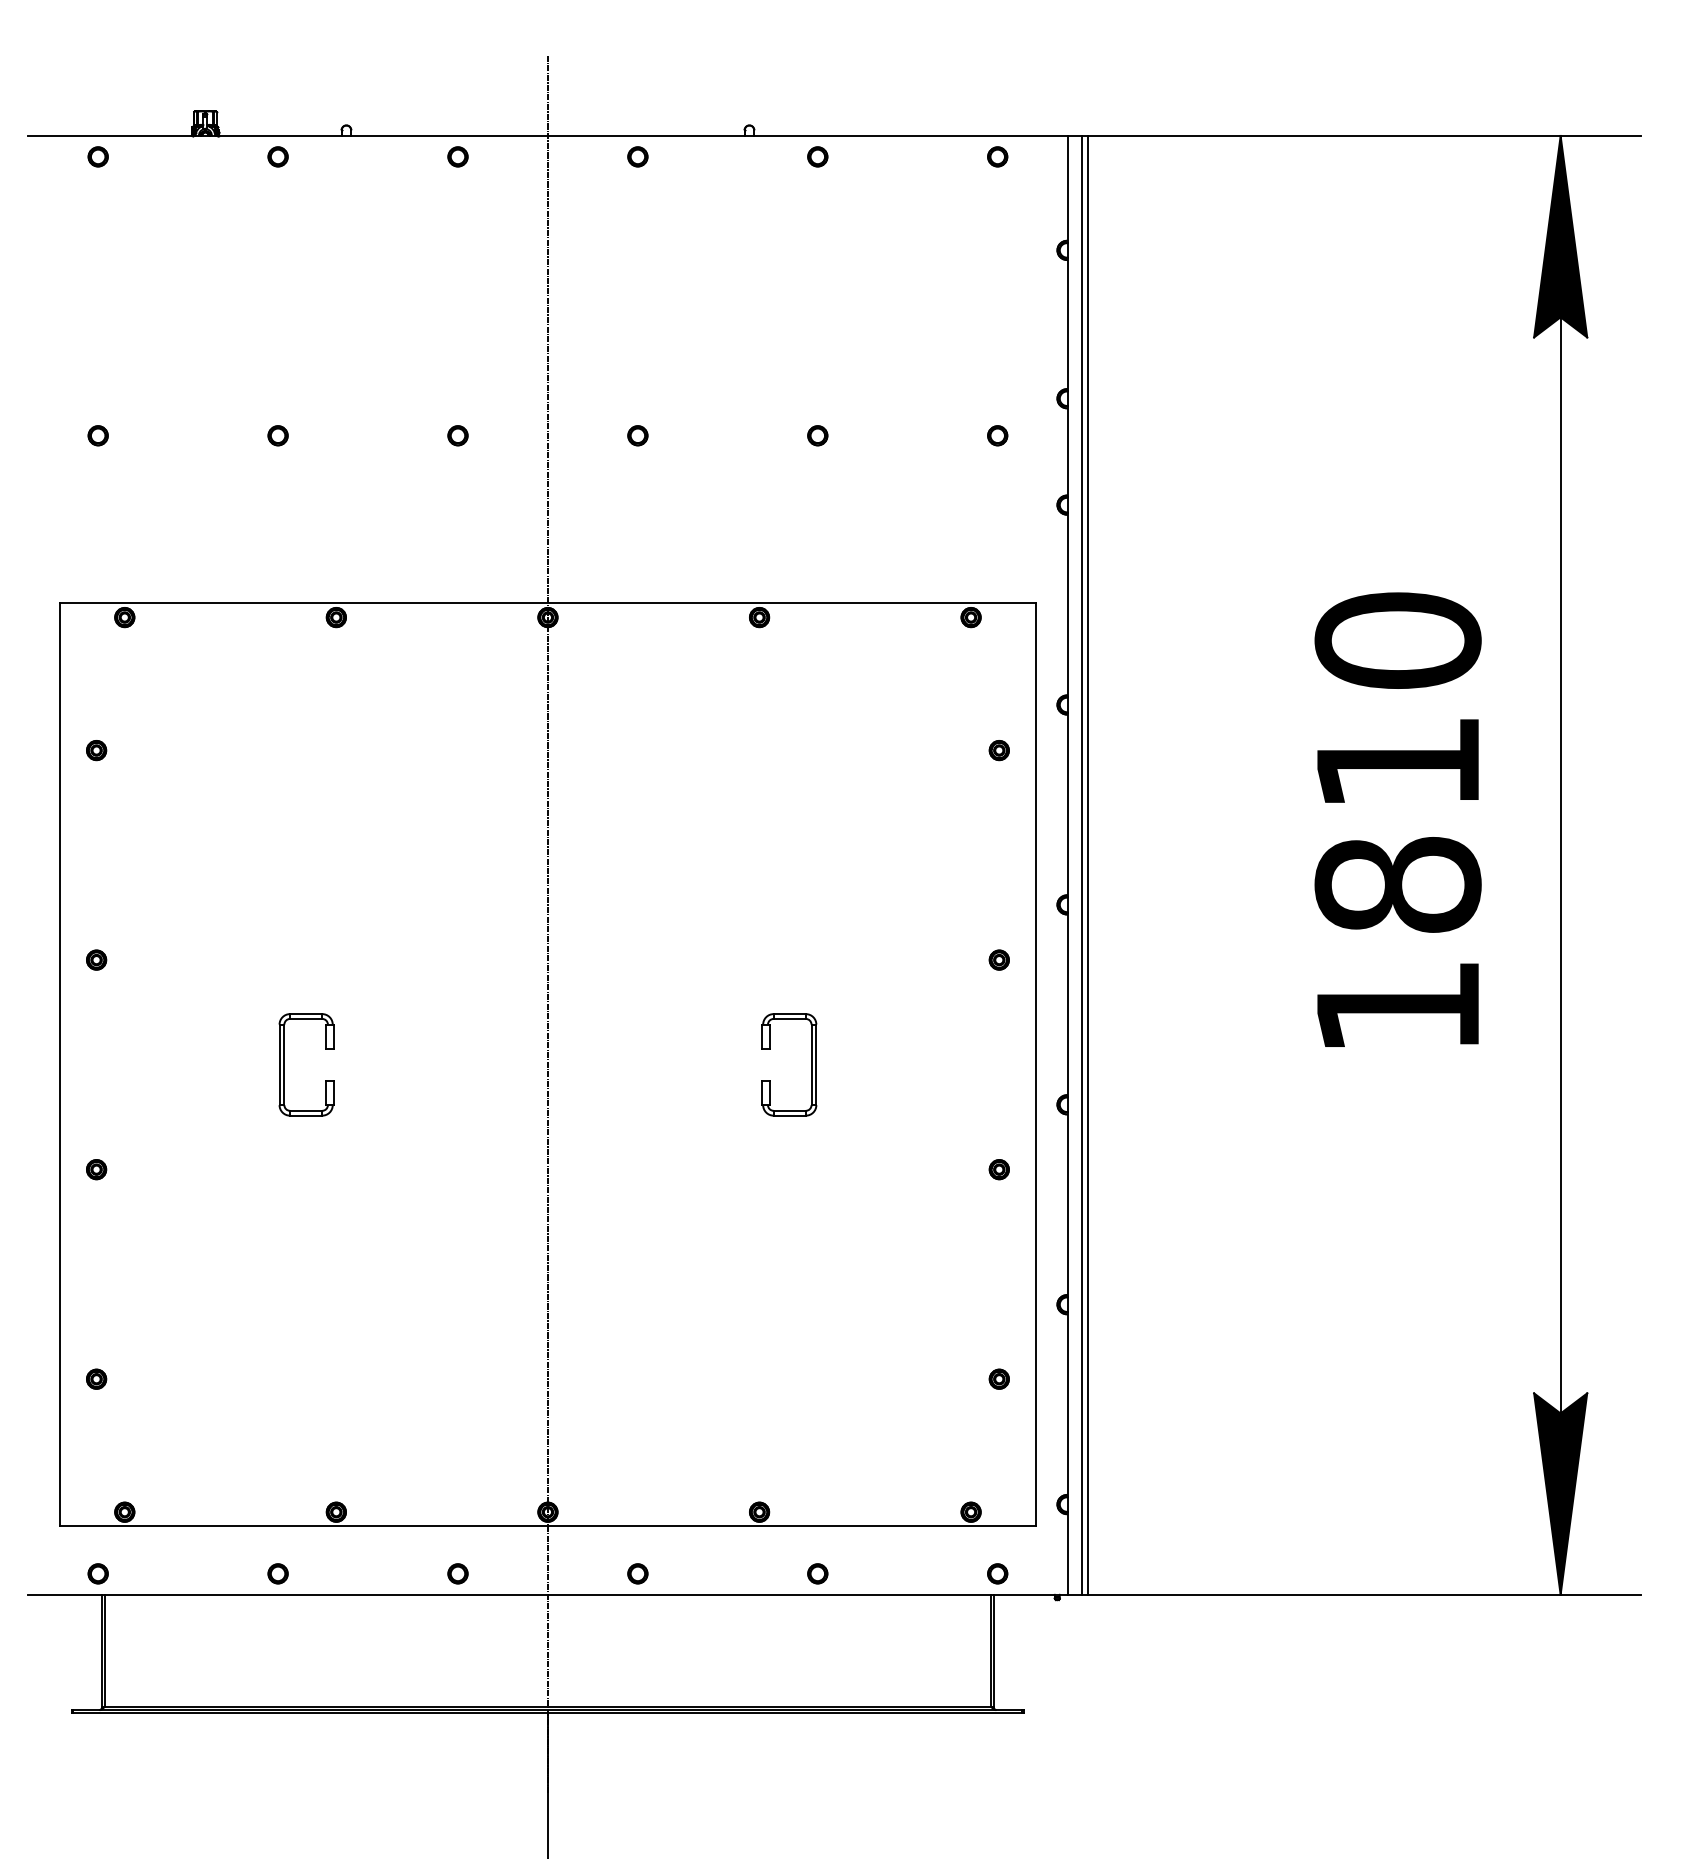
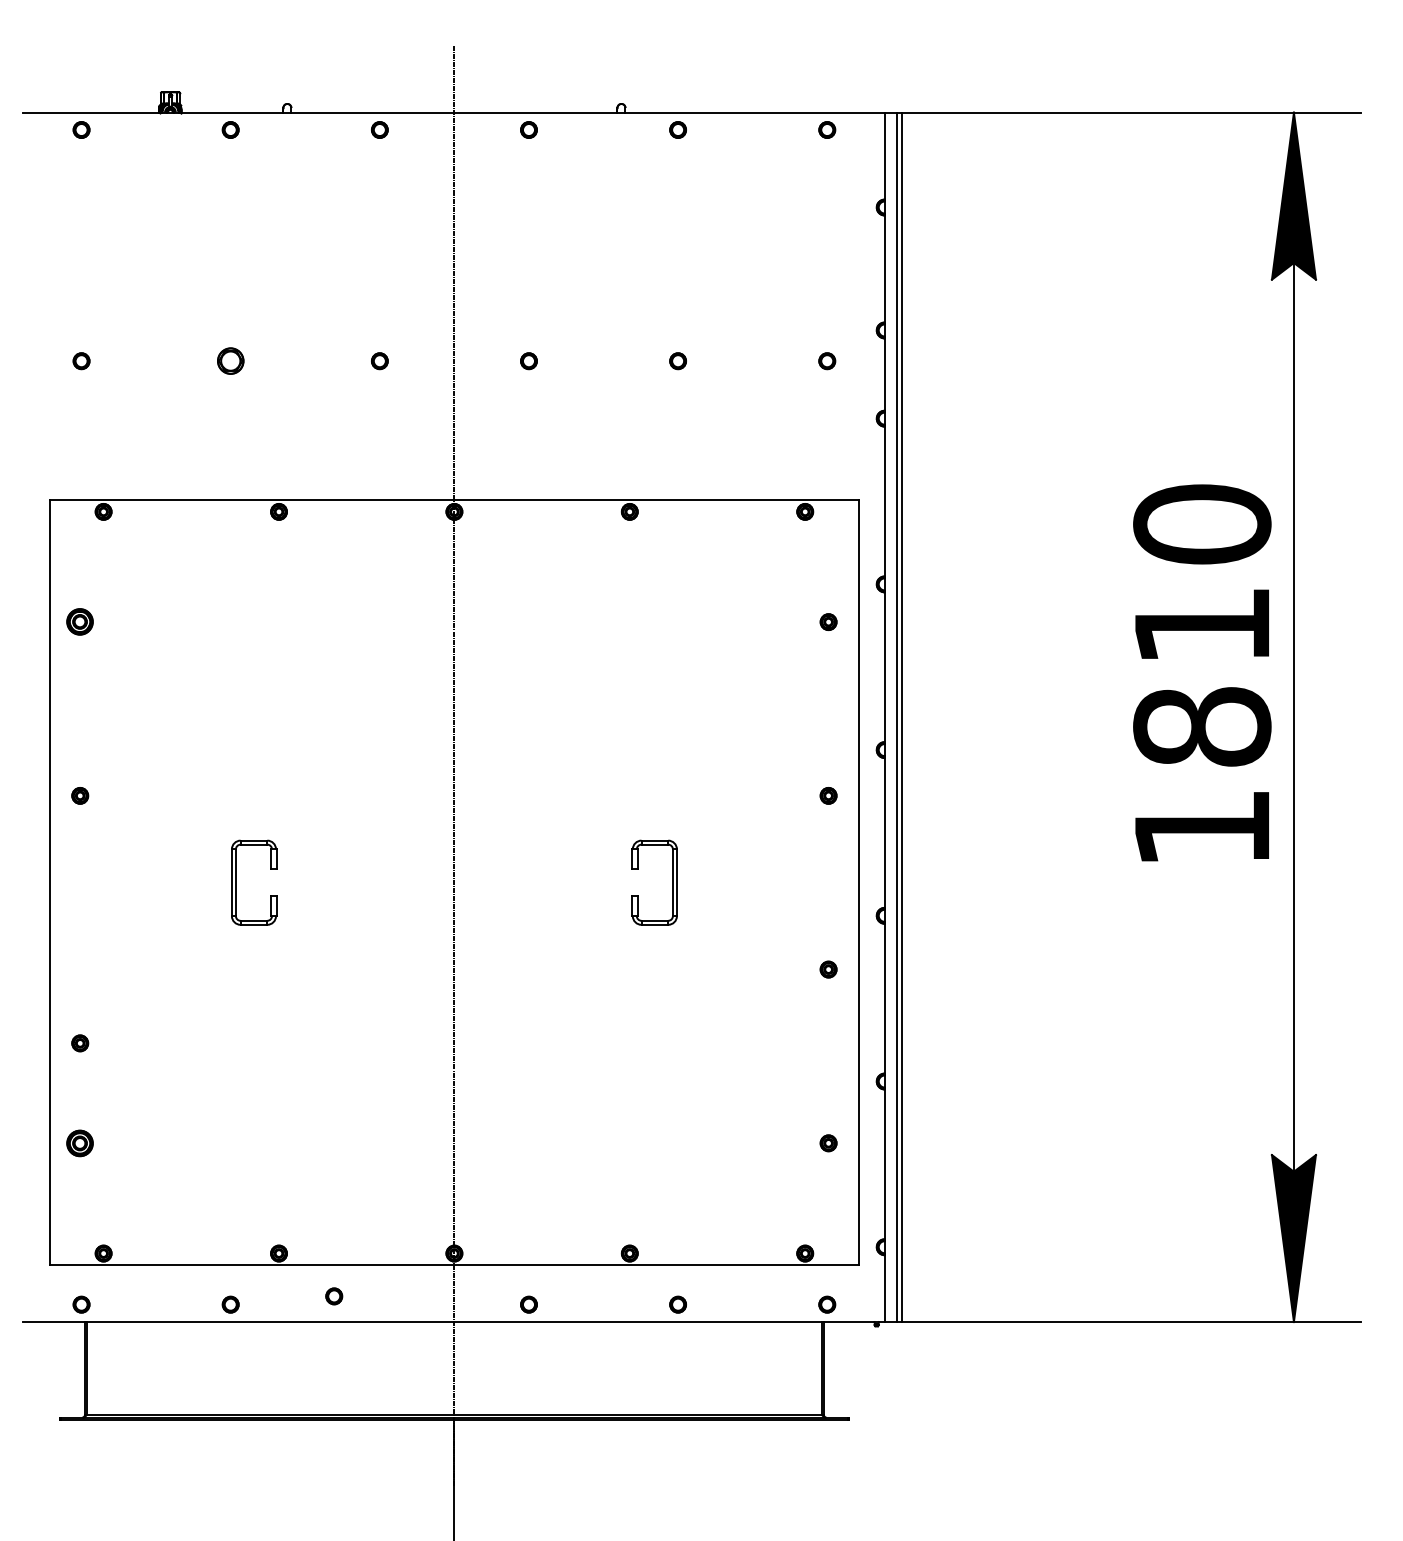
part: (277, 435) -> (230, 360), size x1.6
part: (96, 750) -> (80, 622), size x1.6
text: (1397, 819) -> (1201, 672), moved
part: (96, 1169) -> (80, 1043), moved
part: (96, 1378) -> (80, 1142), size x1.6
part: (457, 1573) -> (333, 1296), moved

